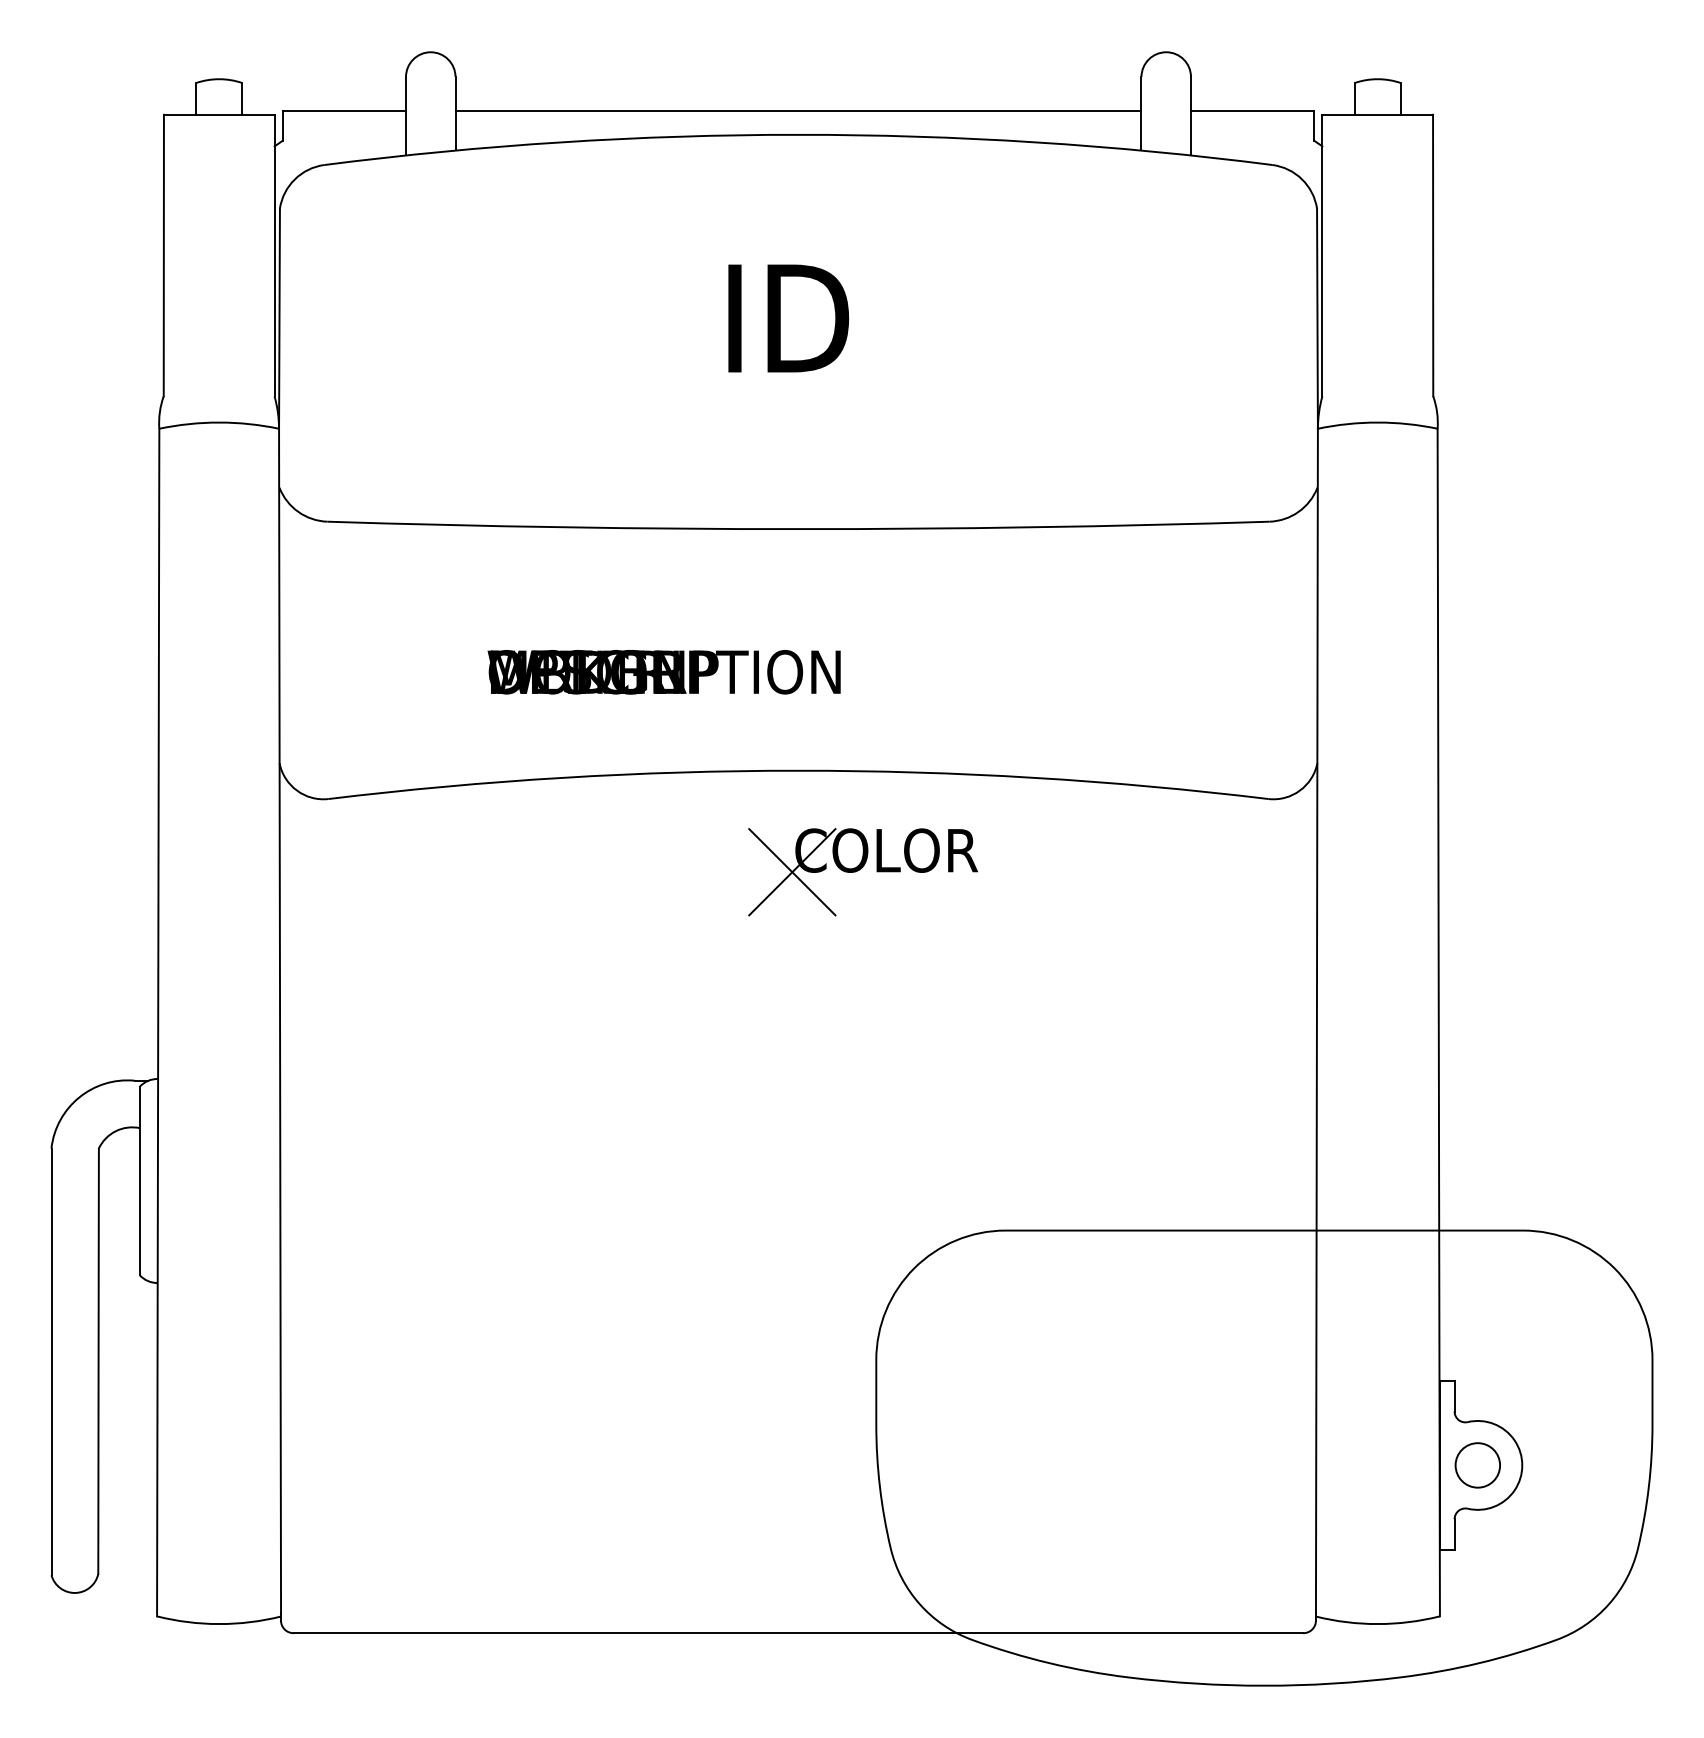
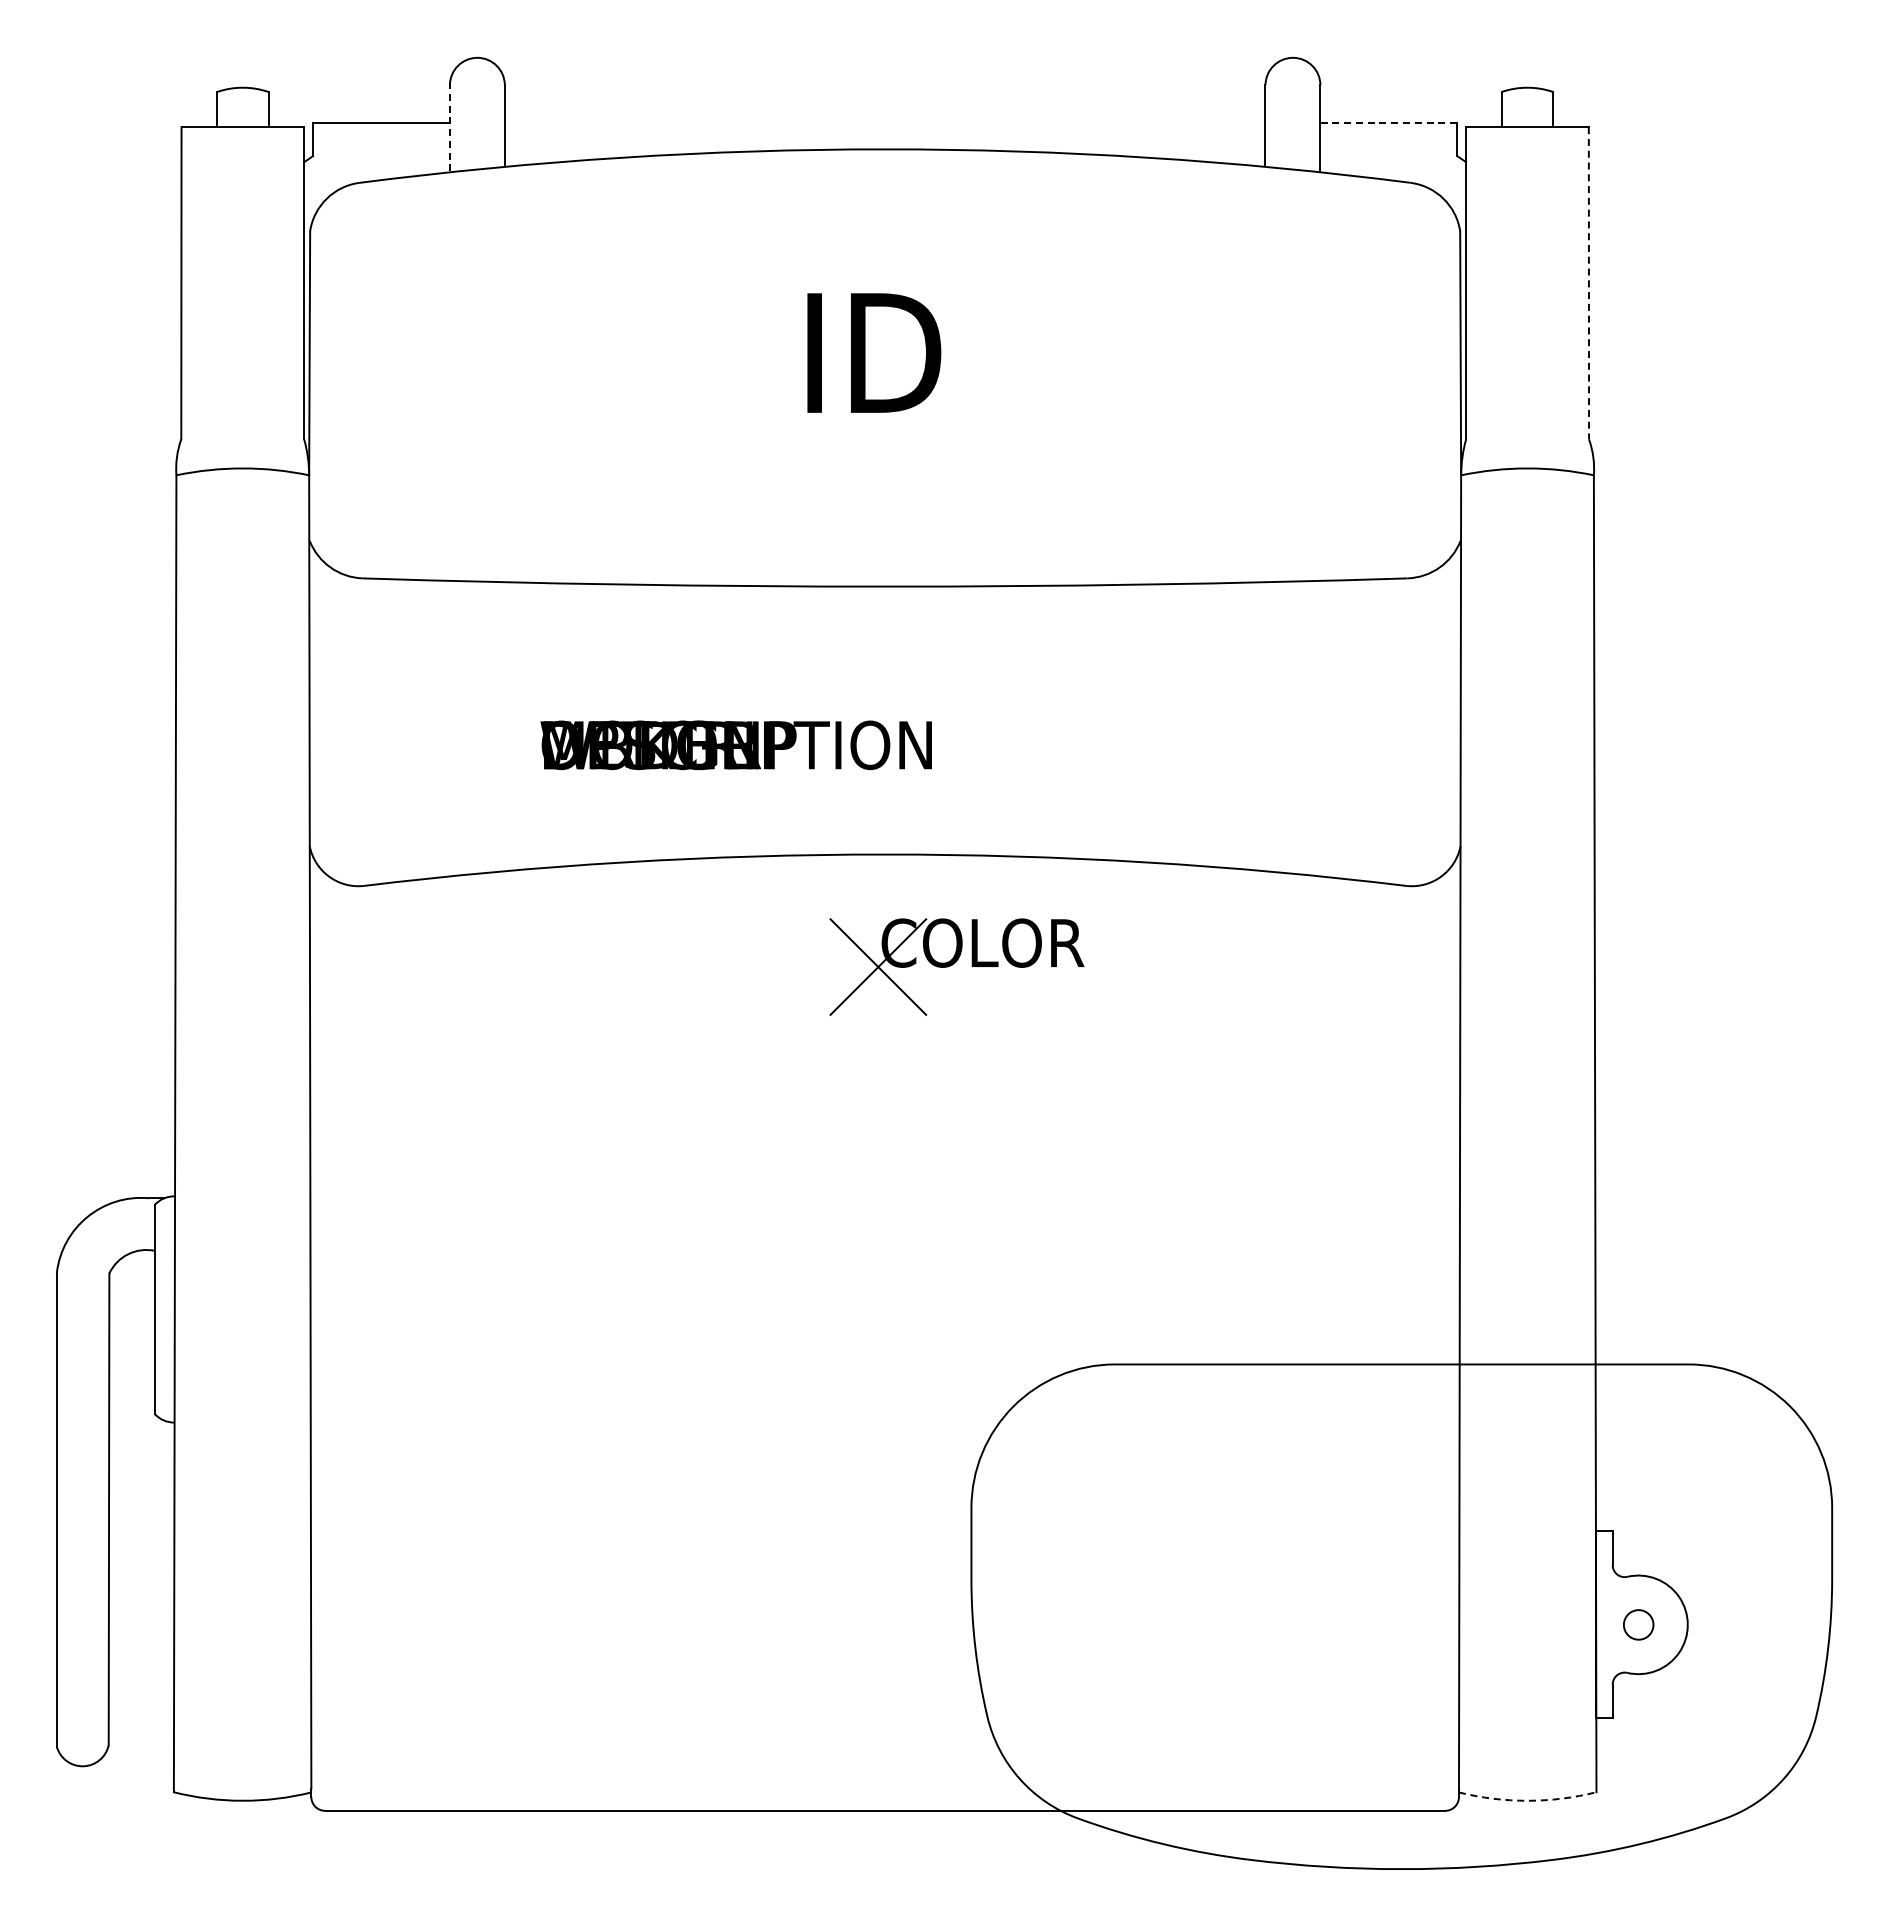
line: (797, 111) -> (884, 123), removed
line: (1252, 111) -> (1388, 123), solid -> dashed
line: (405, 115) -> (449, 127), solid -> dashed
line: (1432, 255) -> (1588, 283), solid -> dashed
circle: (1477, 1465) -> (1638, 1624), size x0.6
arc: (1377, 1623) -> (1527, 1800), solid -> dashed

